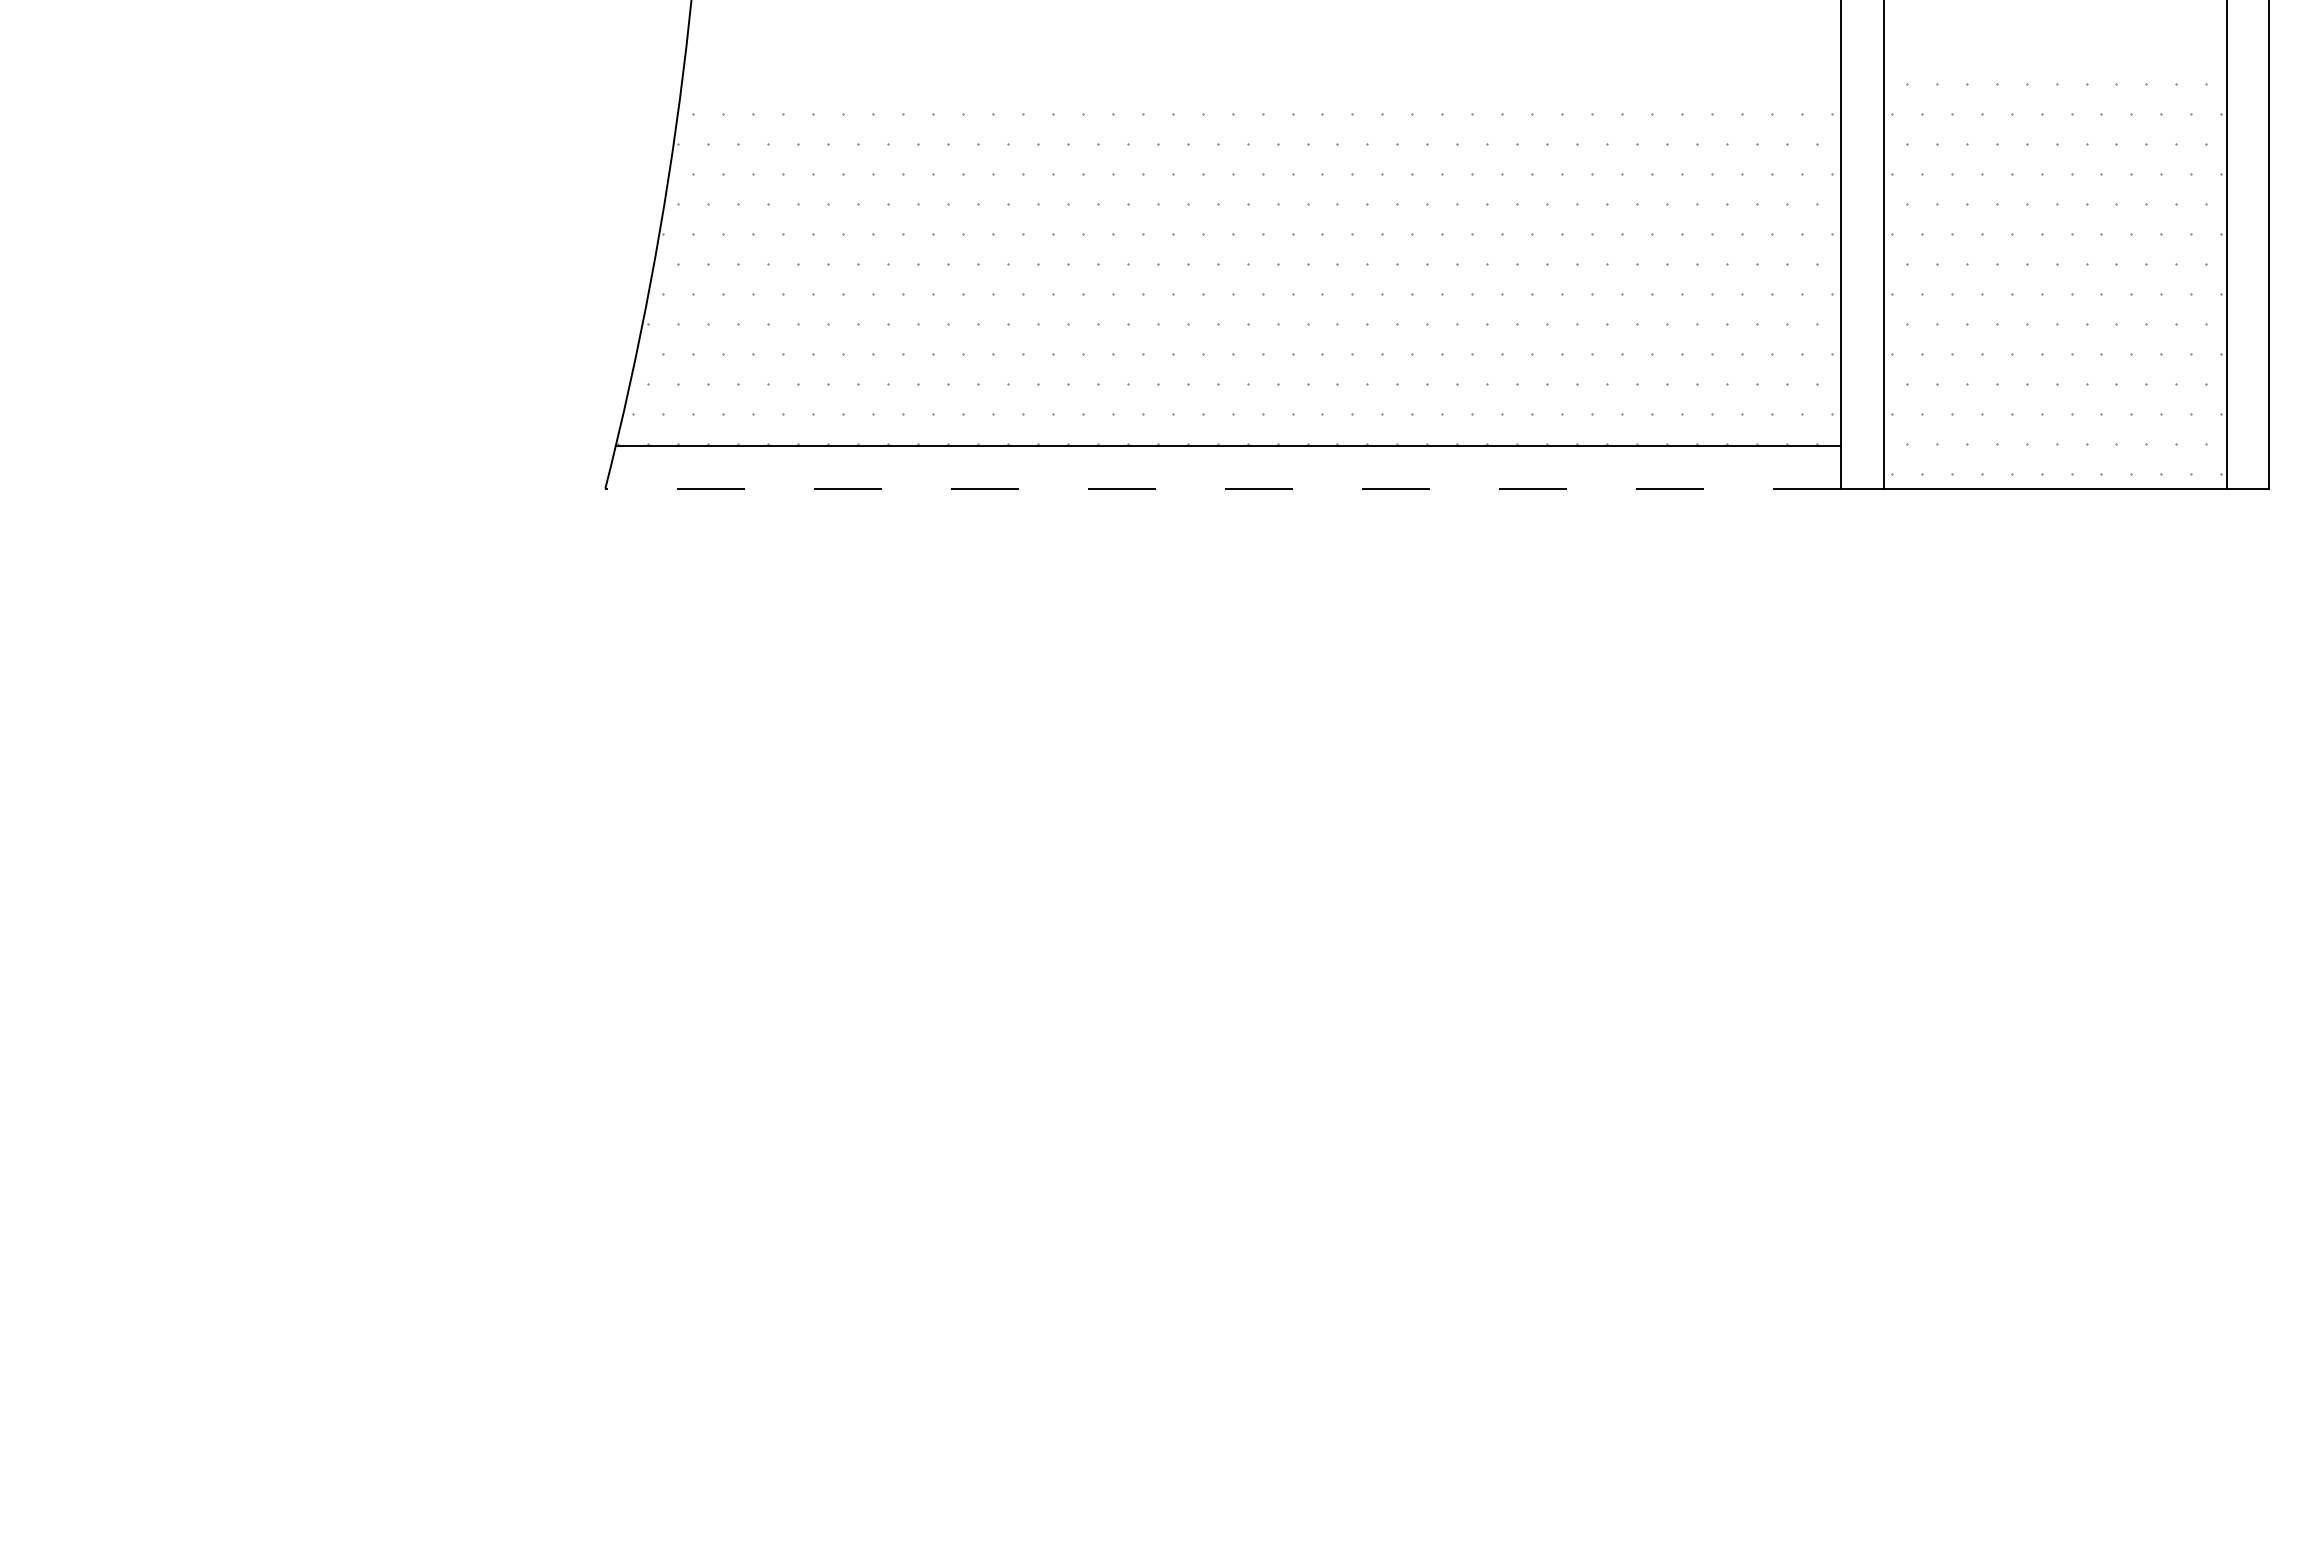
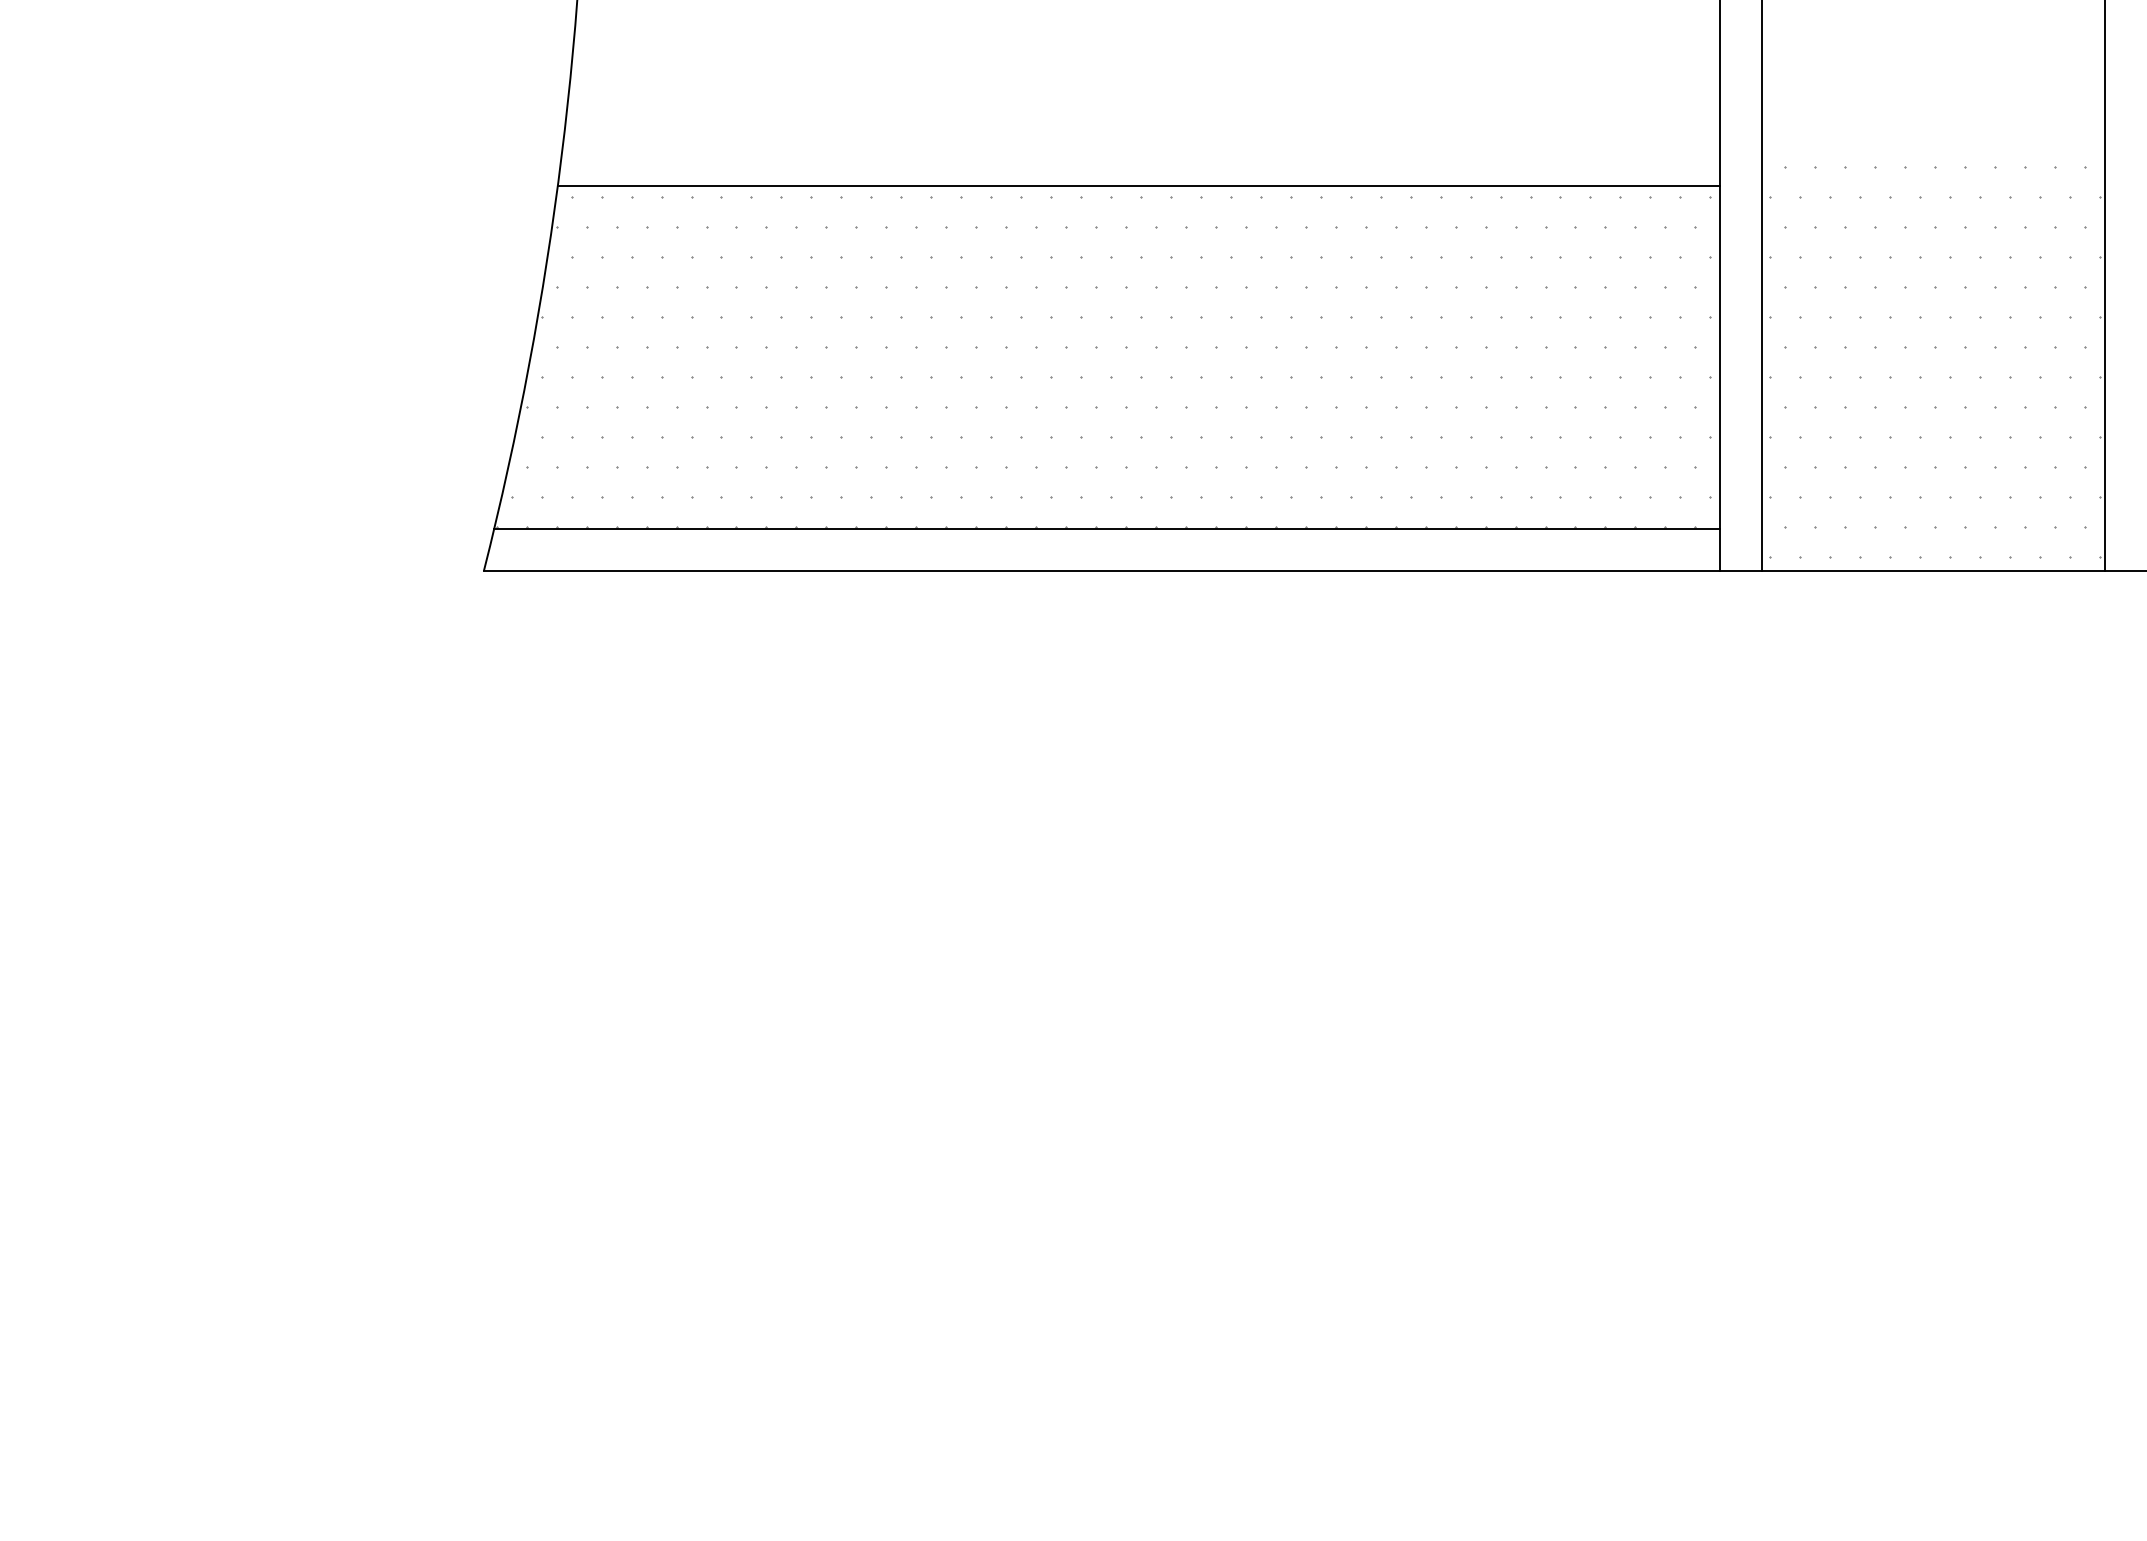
line: (1260, 103) -> (1138, 186), added
line: (1223, 488) -> (1101, 571), dashed -> solid

